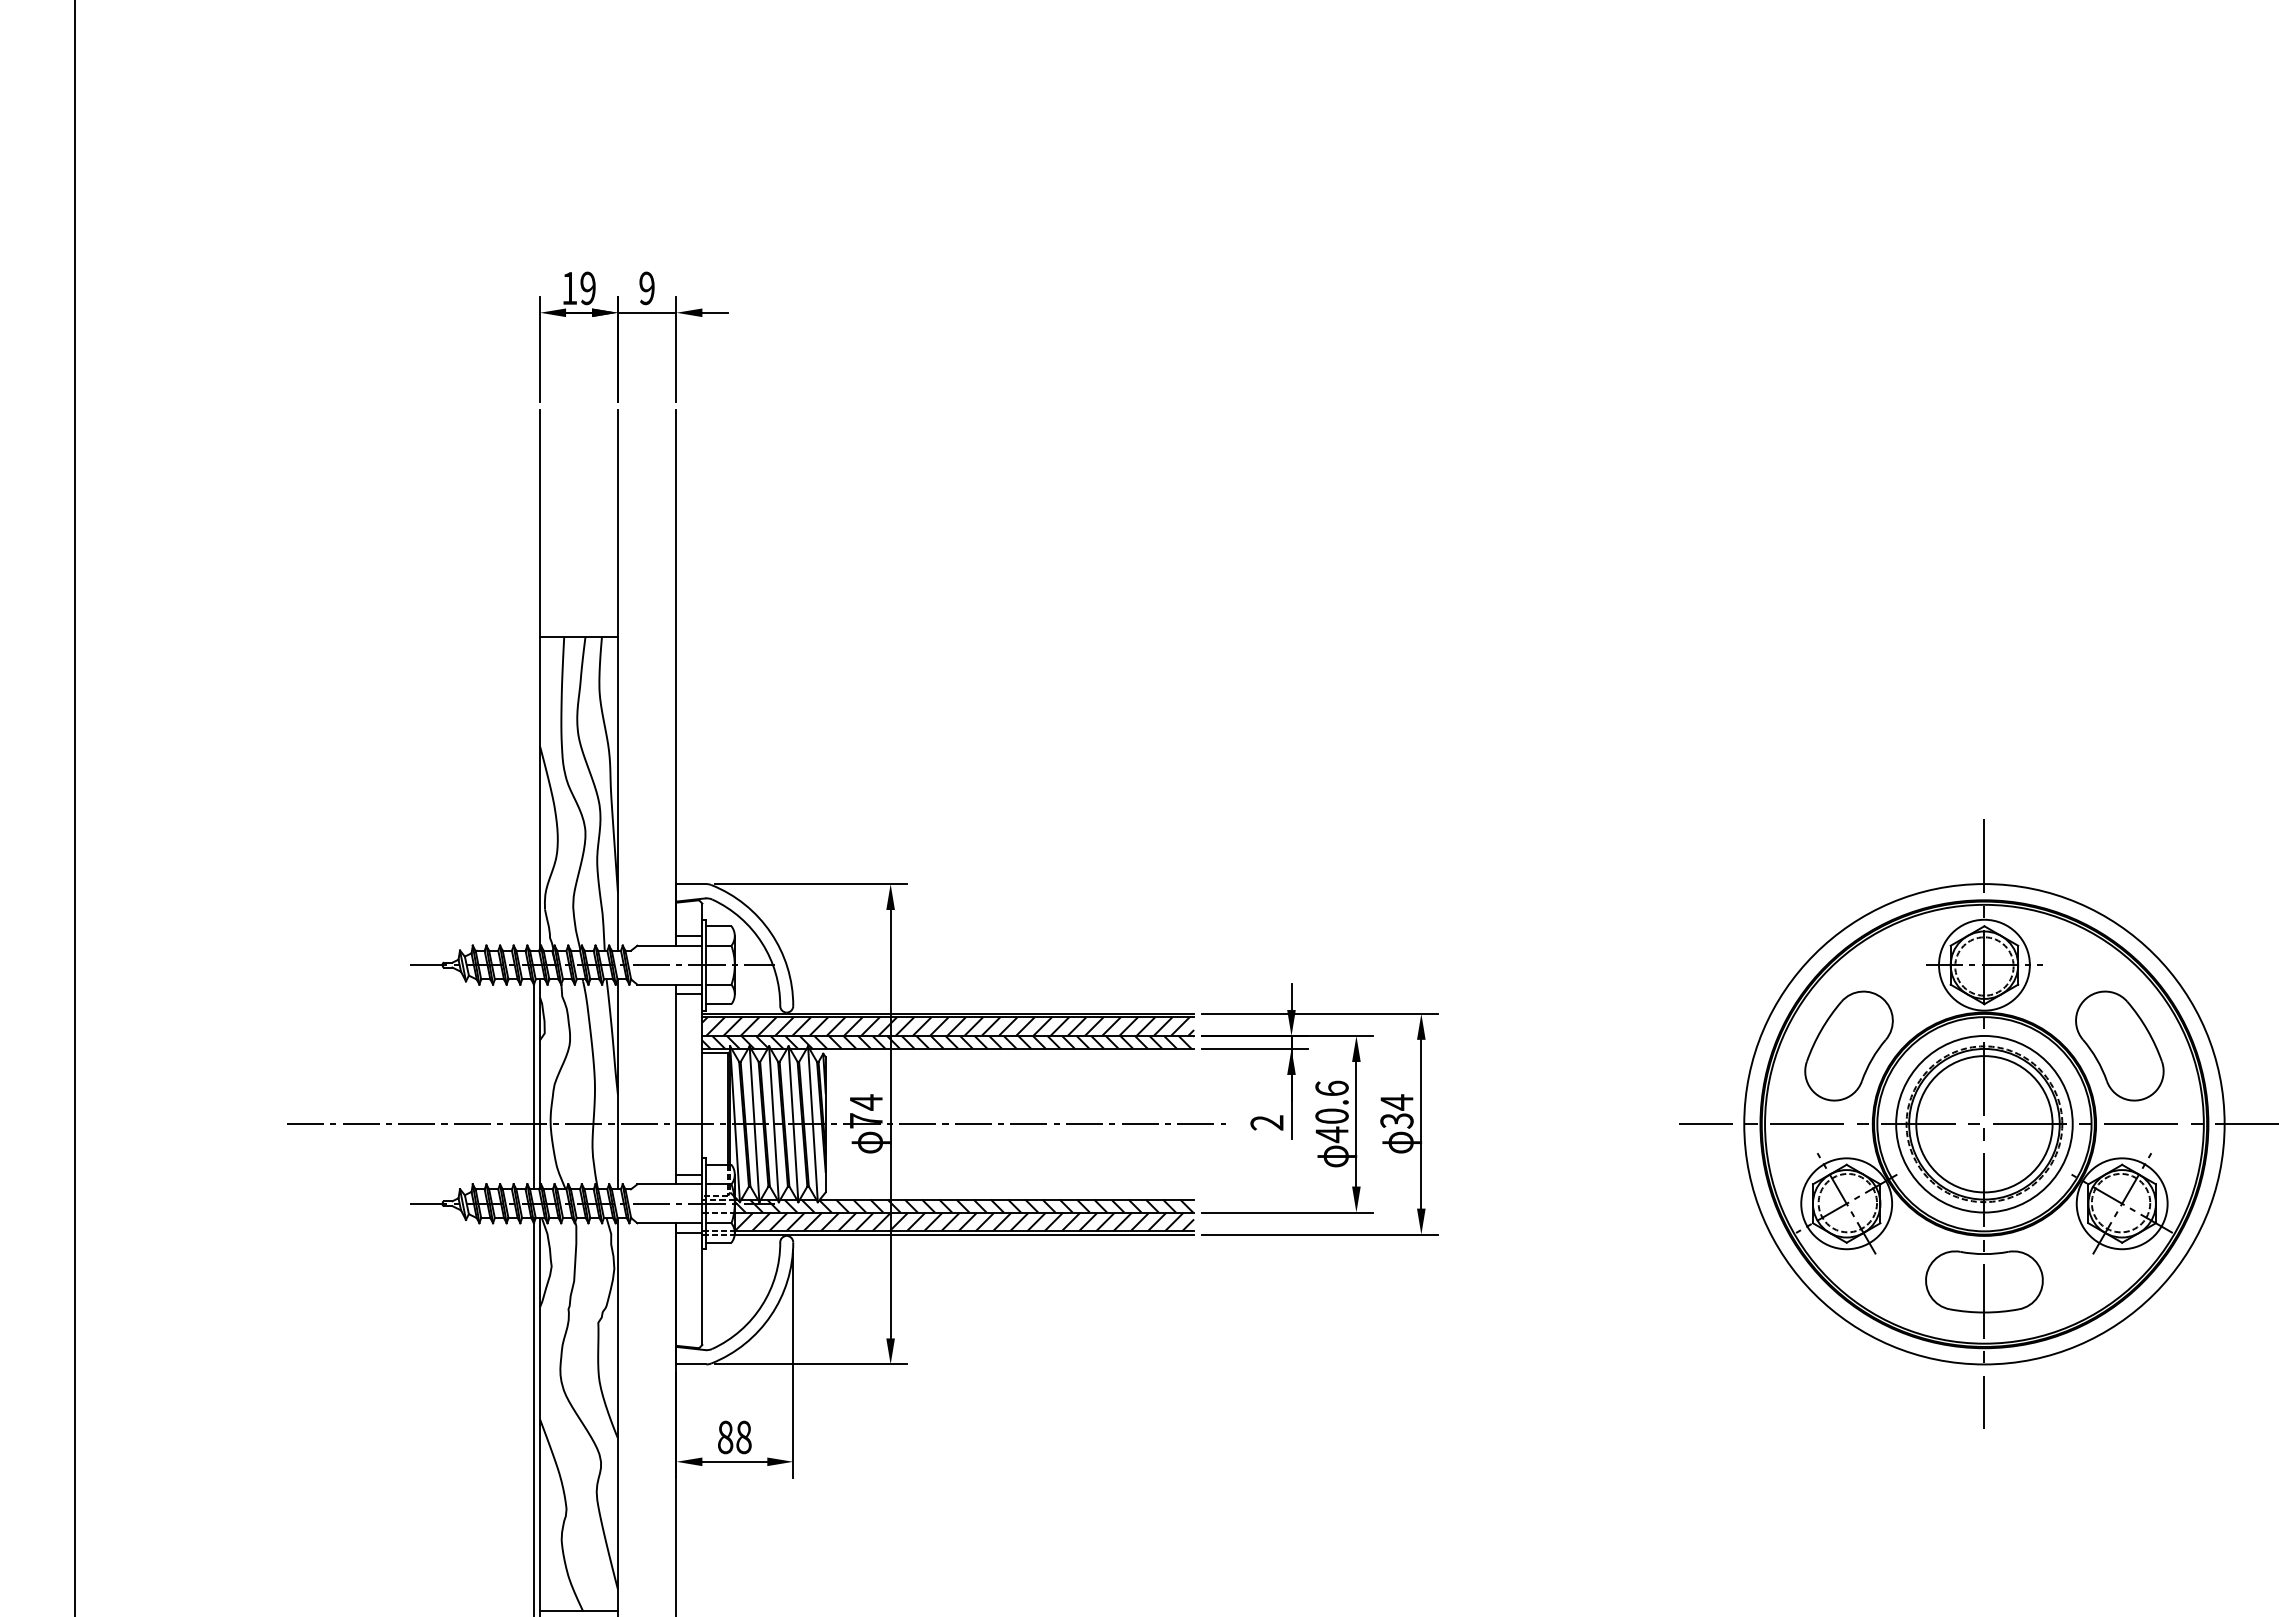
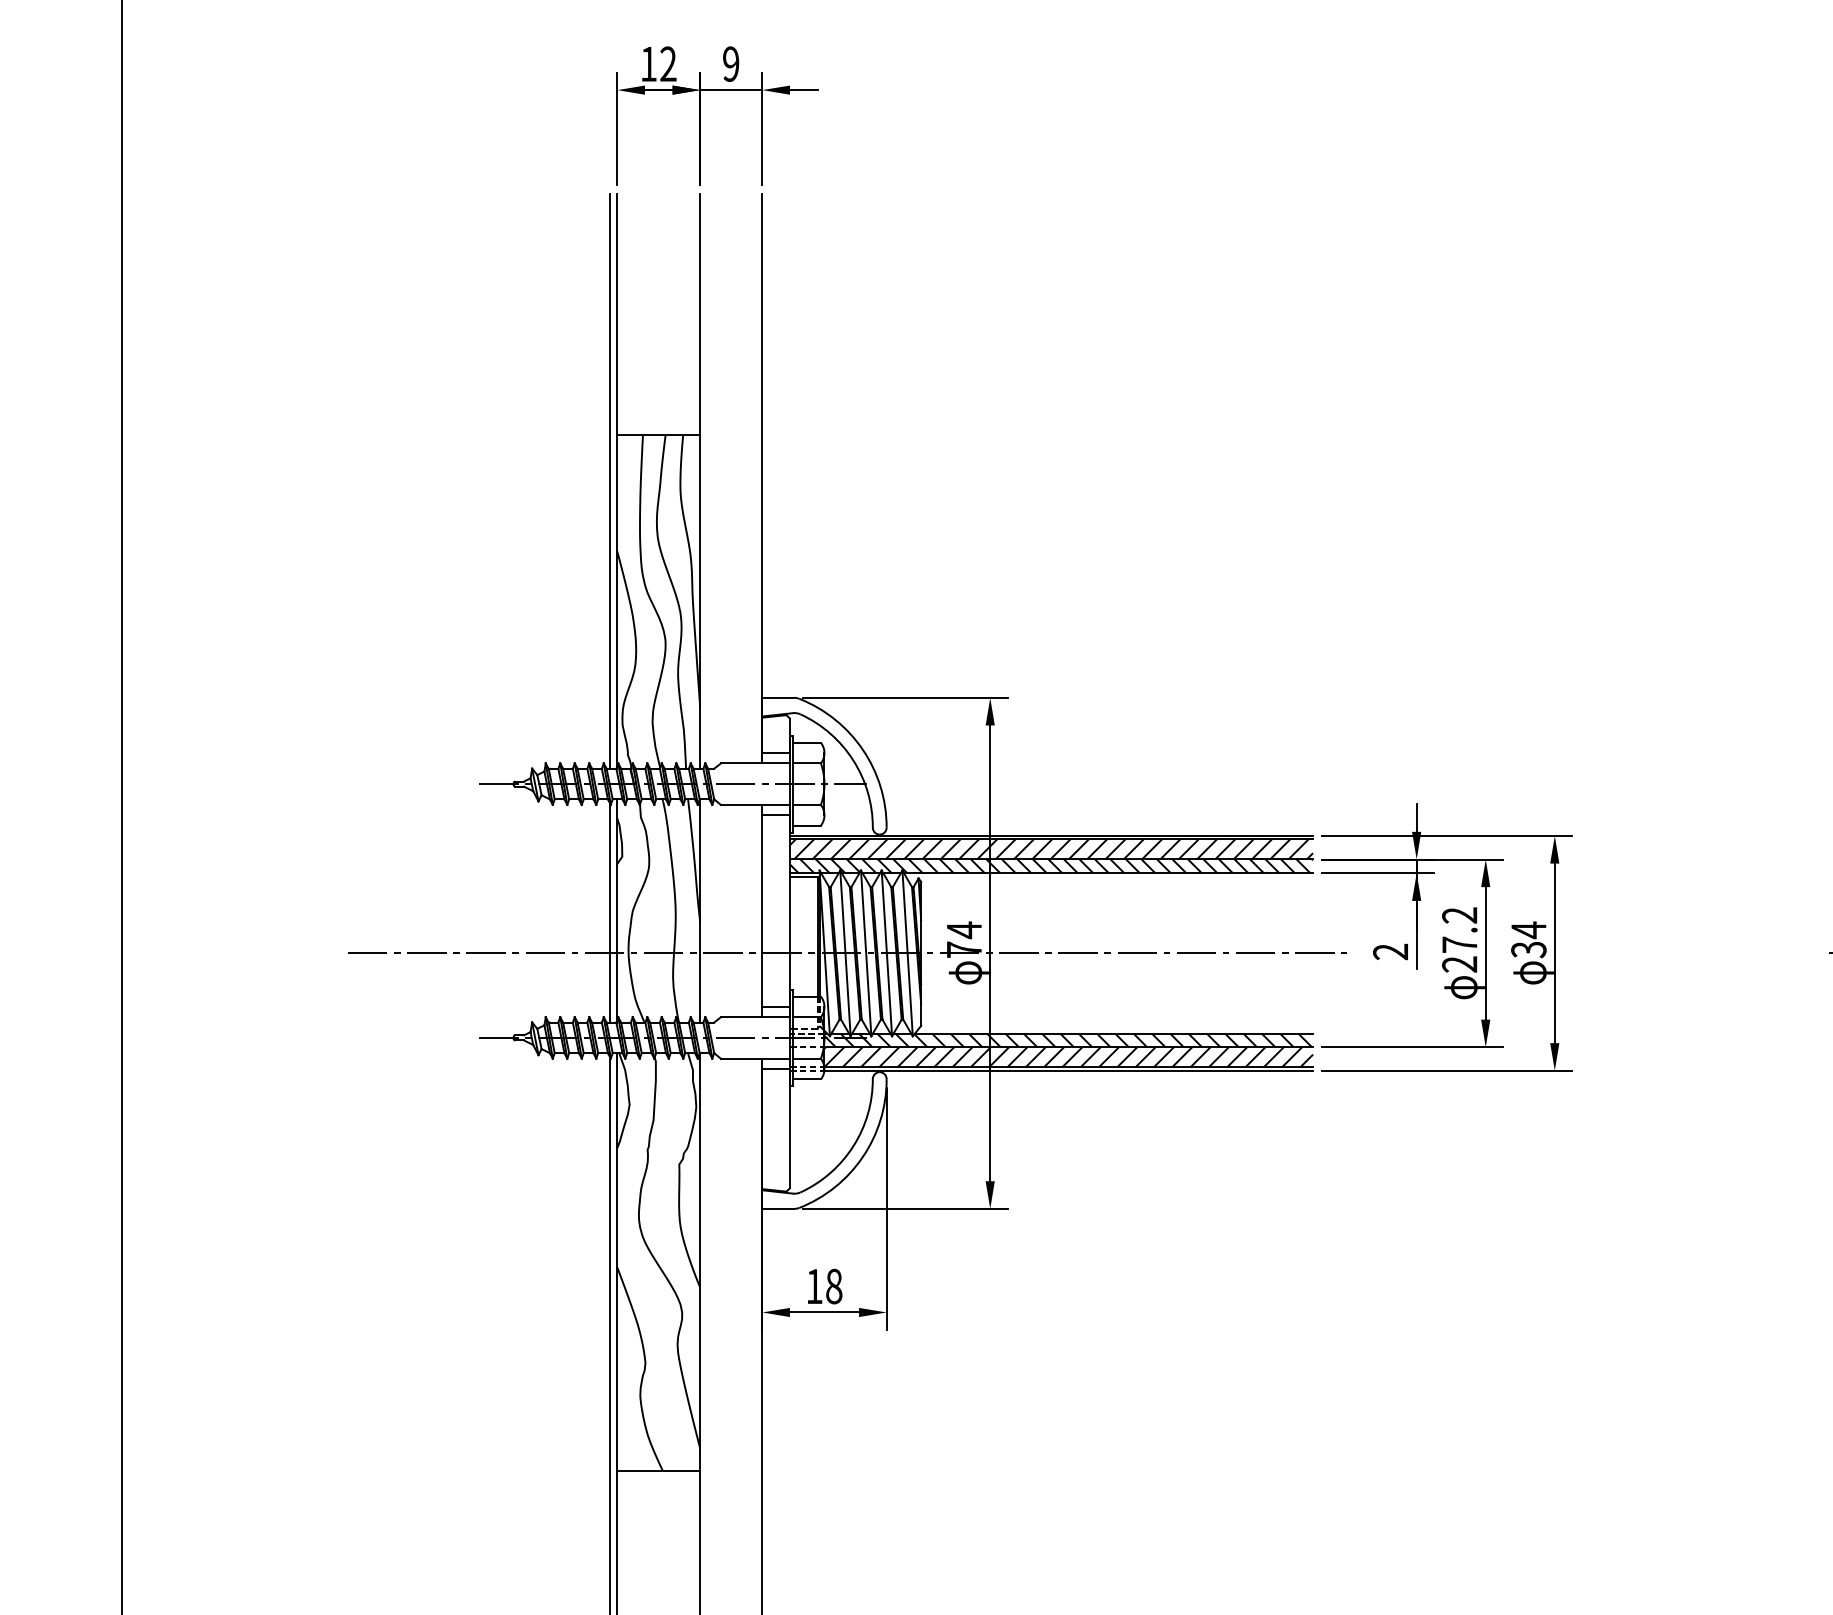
text: (587, 288) -> (667, 64), 19 -> 12
line: (533, 680) -> (610, 481), added
text: (1331, 1111) -> (1459, 939), 40.6 -> 27.2
text: (725, 1437) -> (814, 1286), 88 -> 18

